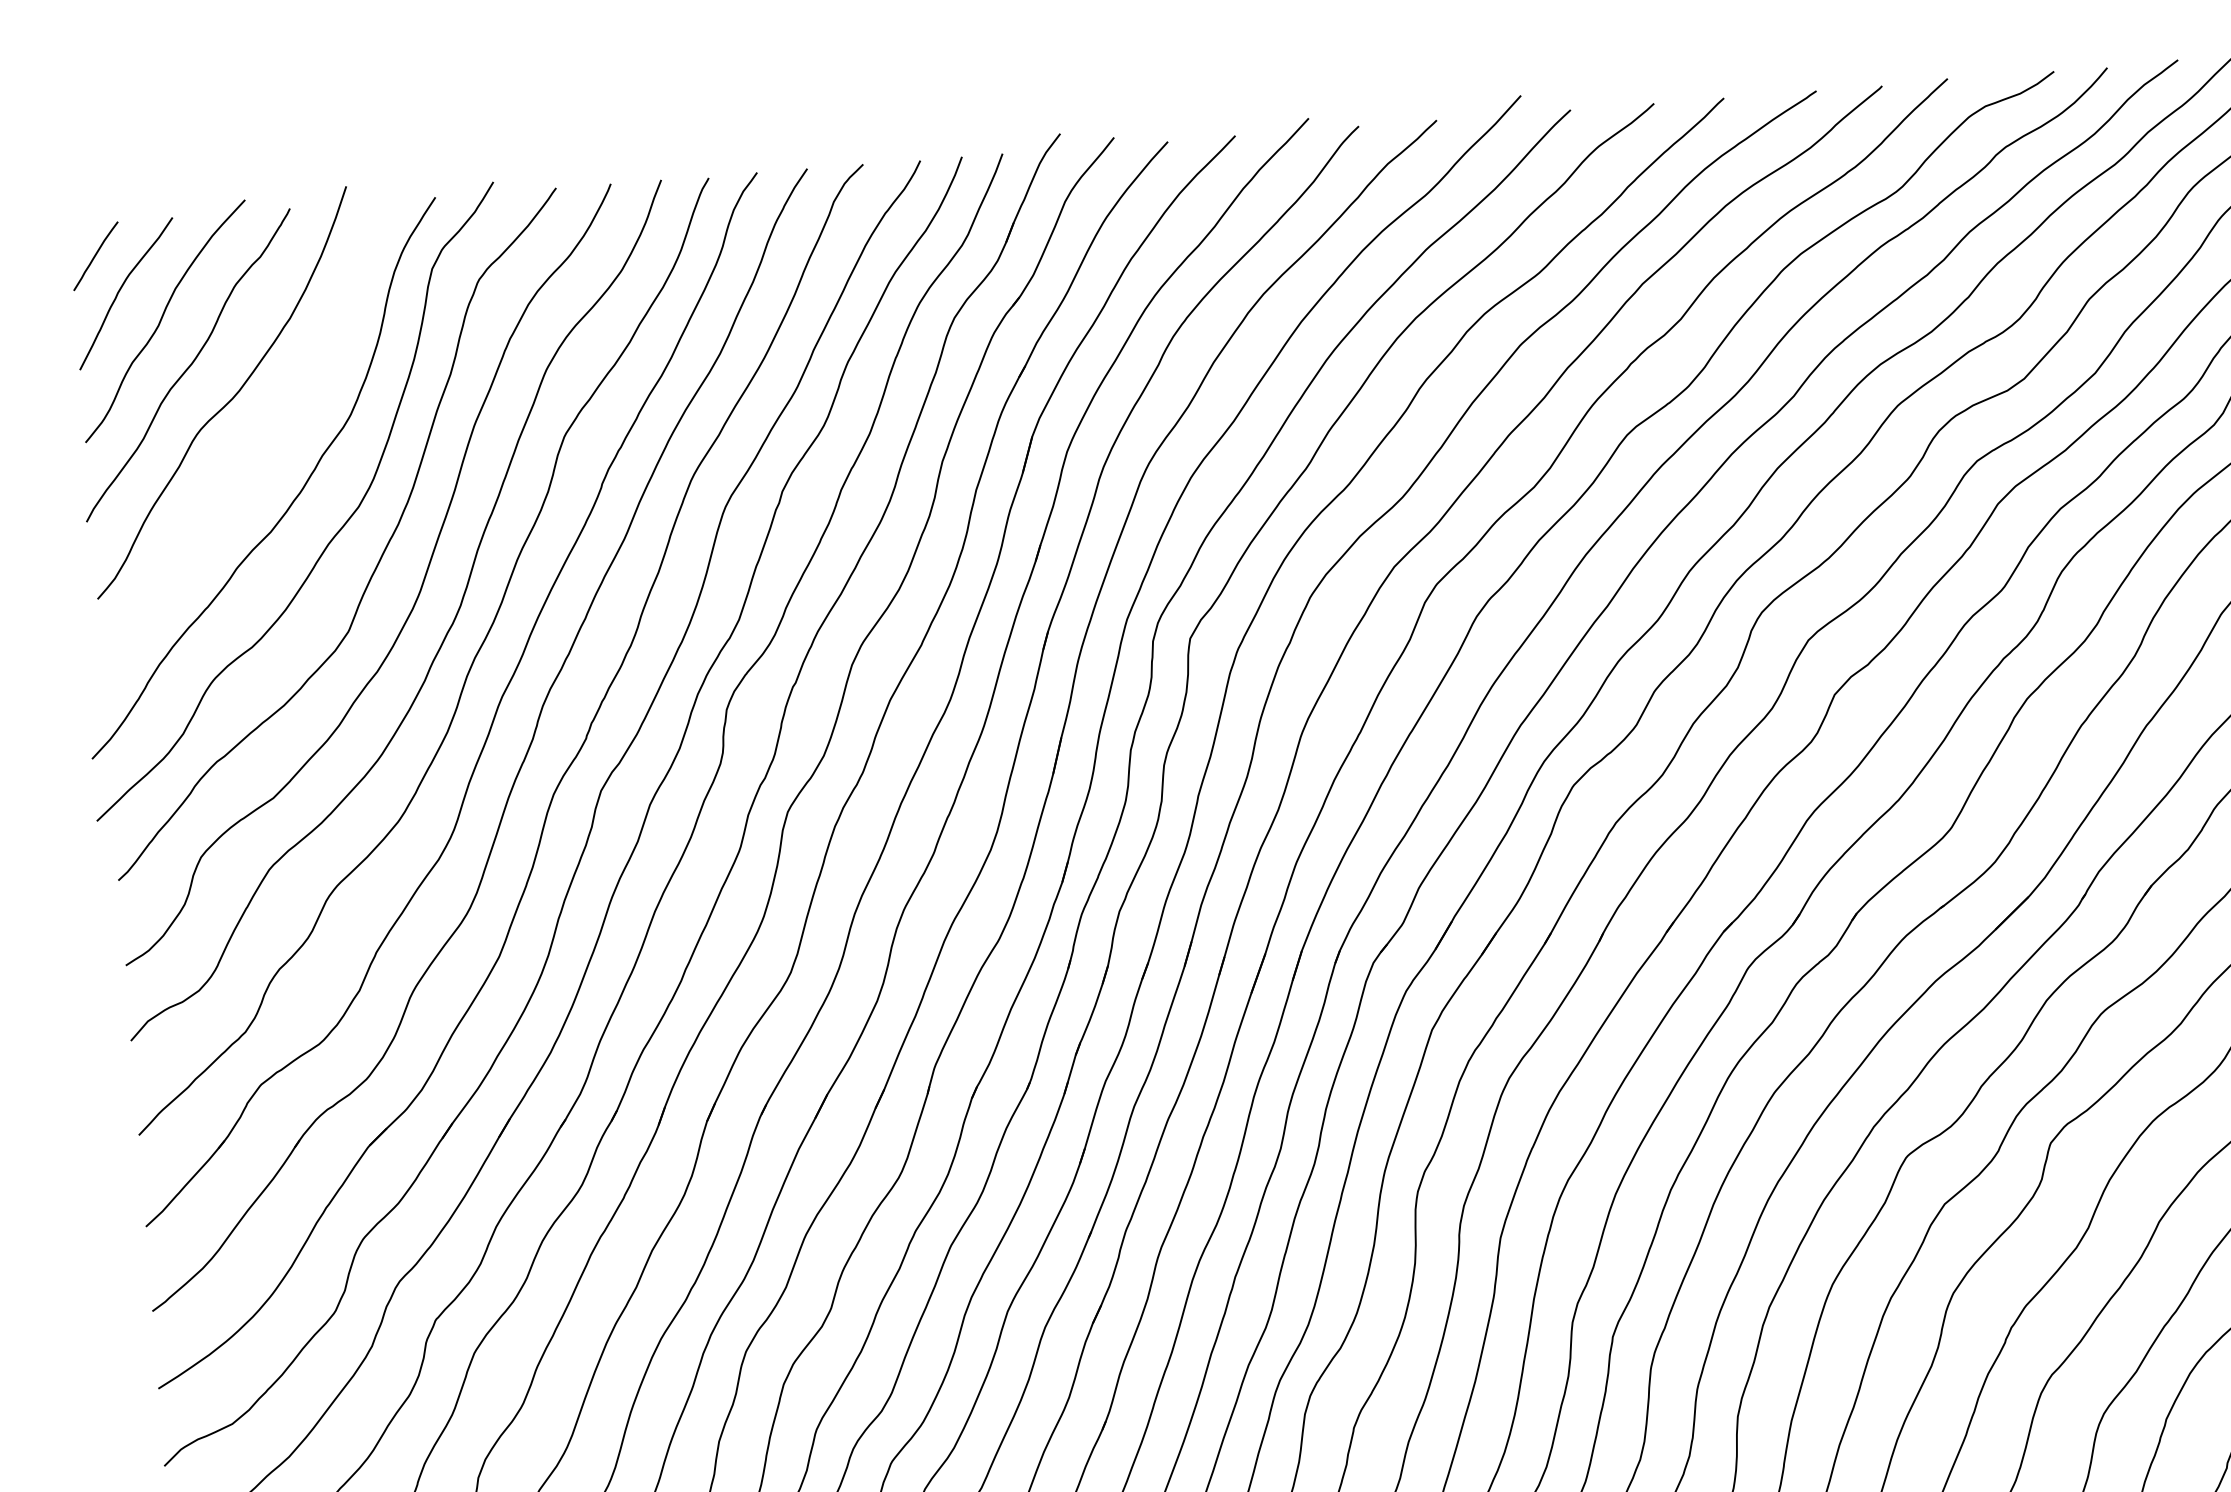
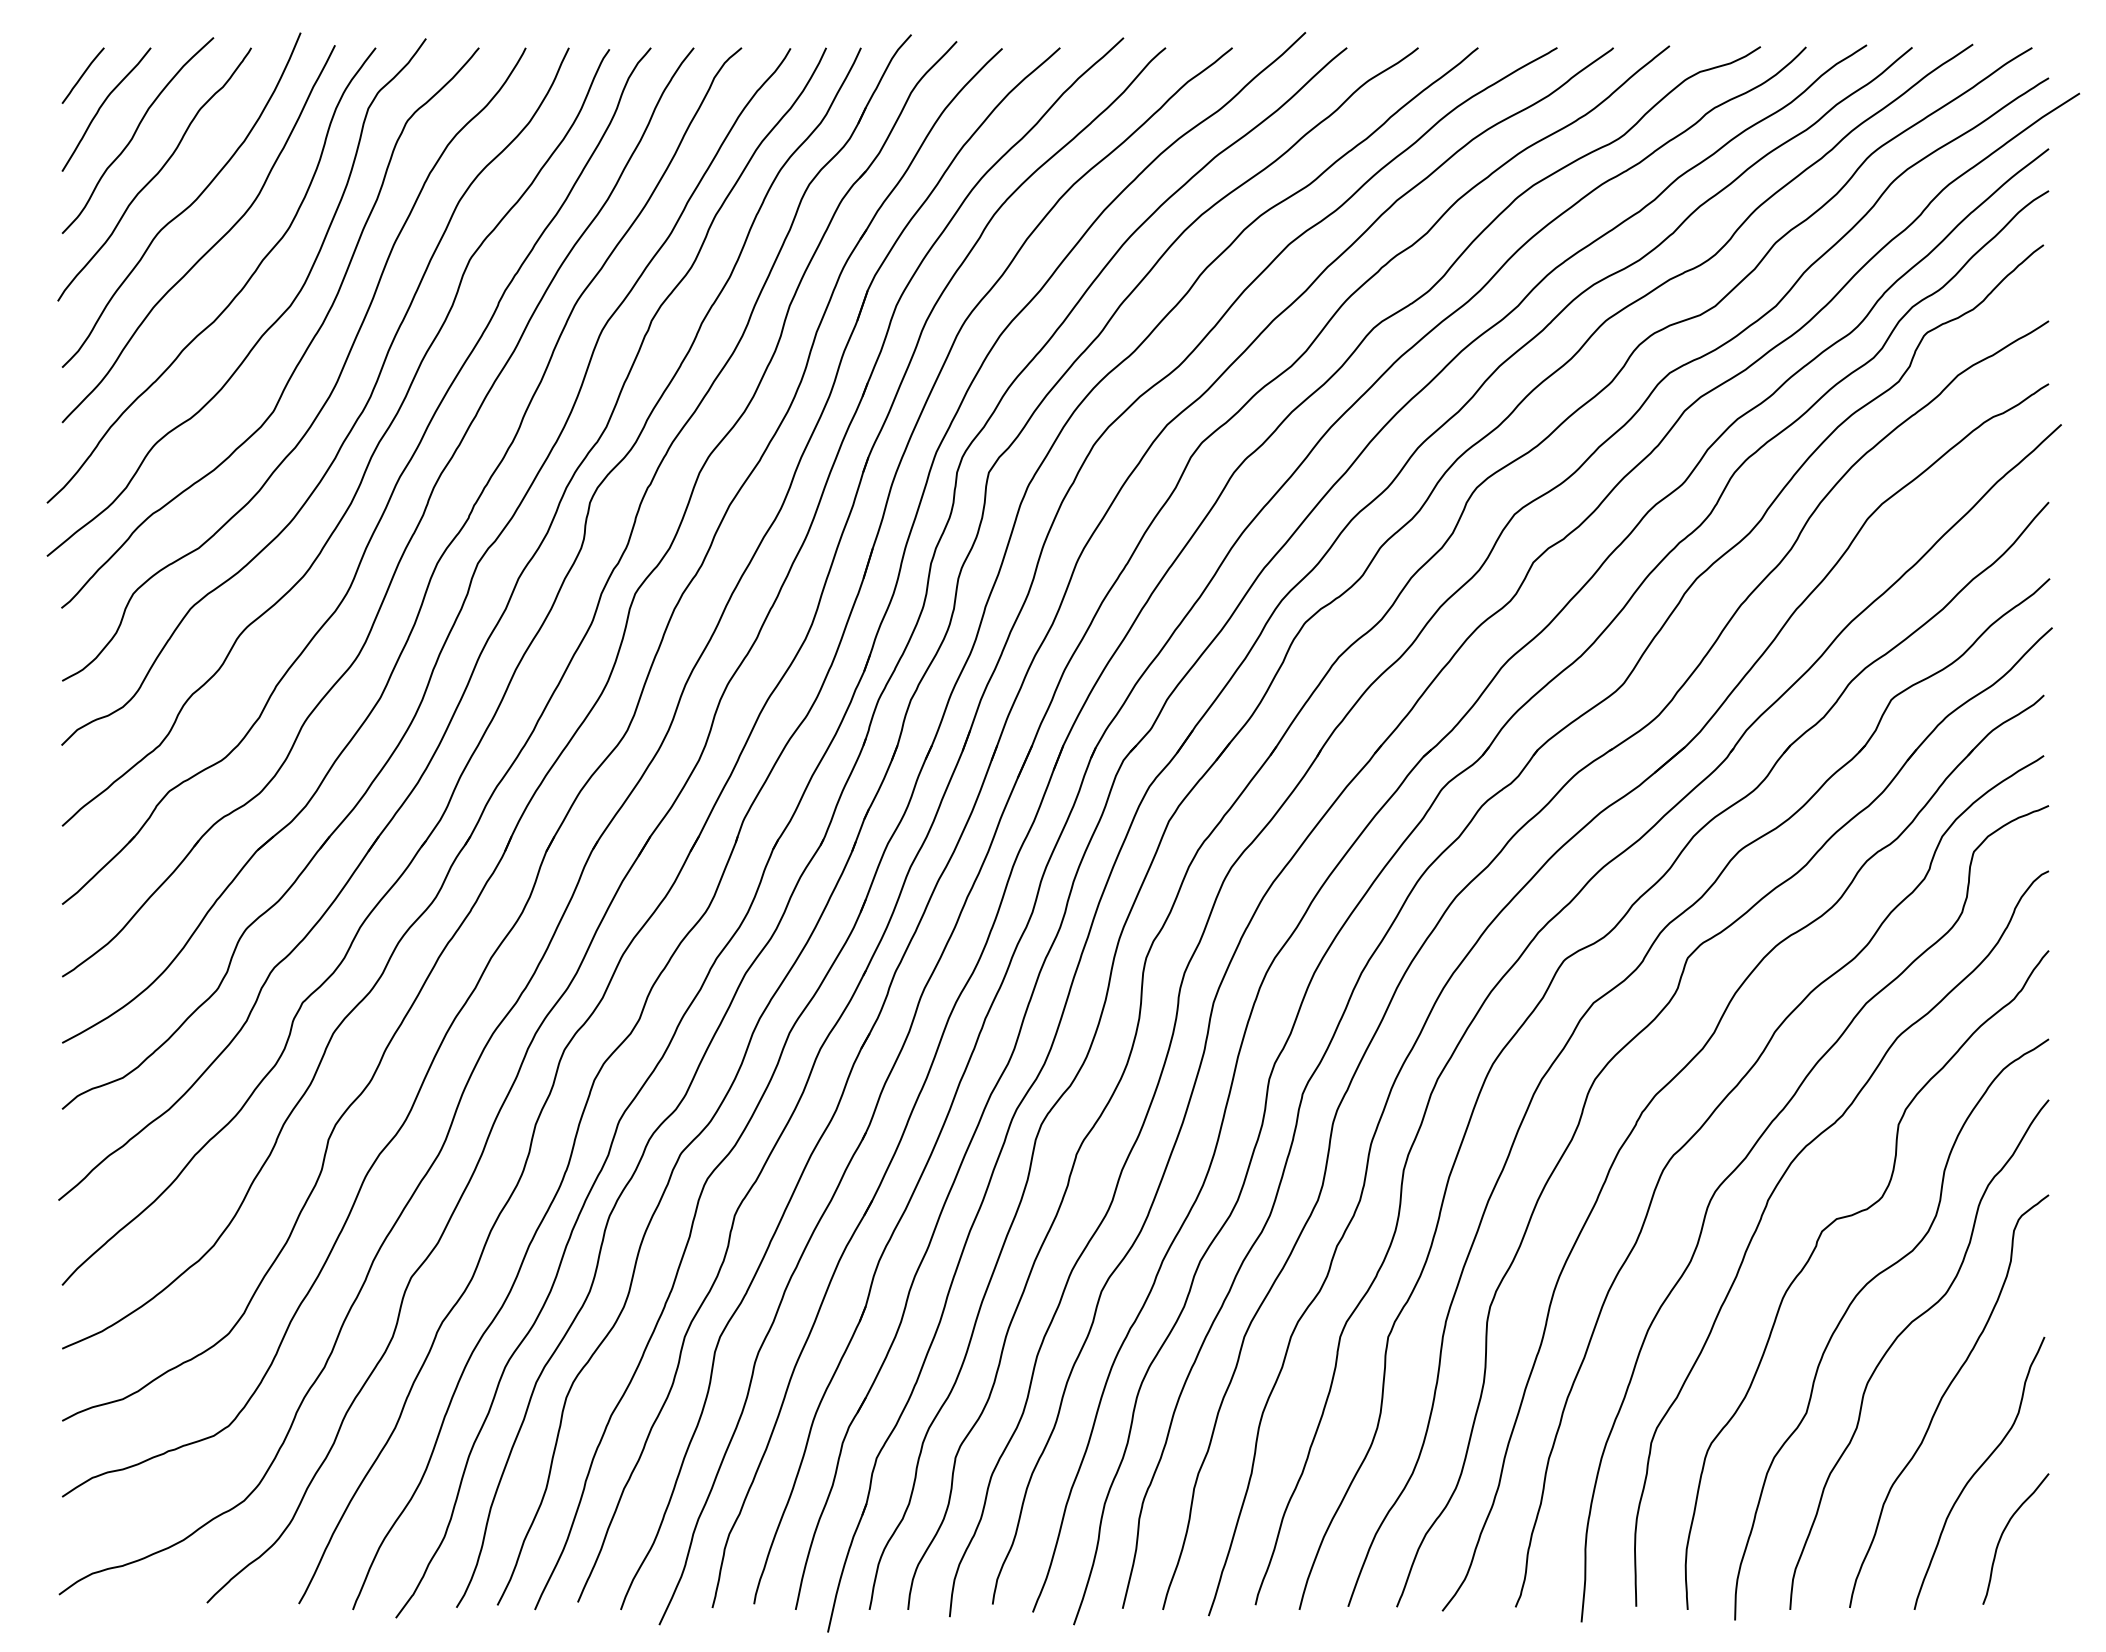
curve: (261, 444) -> (211, 246), added

